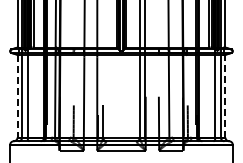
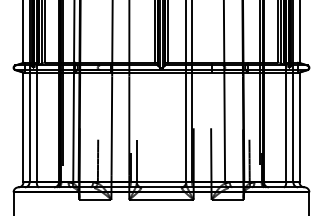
line: (225, 95) -> (299, 126), dashed -> solid
line: (17, 96) -> (23, 127), dashed -> solid

